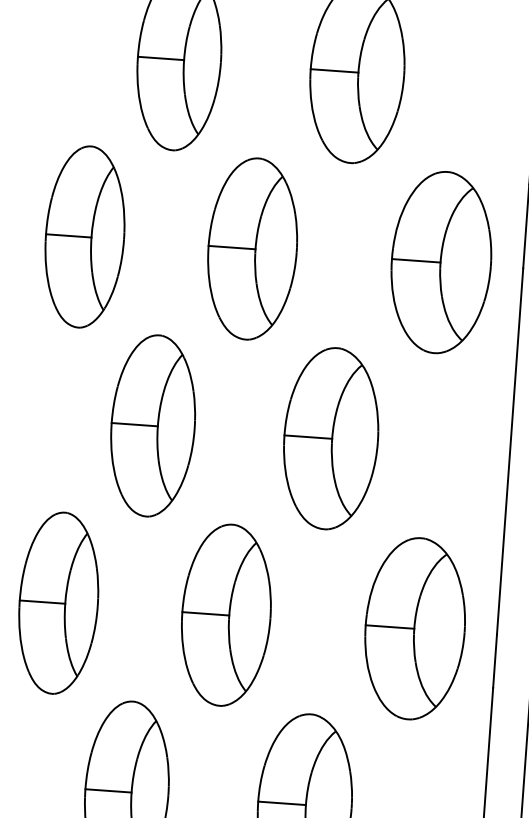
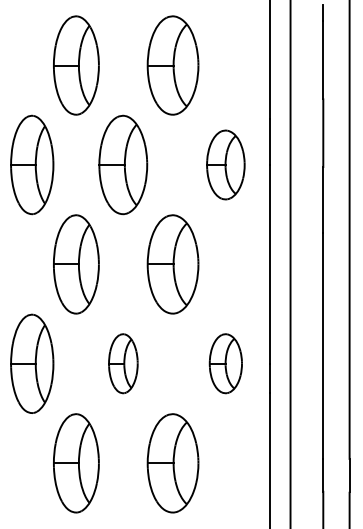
part: (440, 261) -> (225, 164), size x0.7
part: (226, 614) -> (123, 363), size x0.6
part: (414, 628) -> (225, 363), size x0.6

